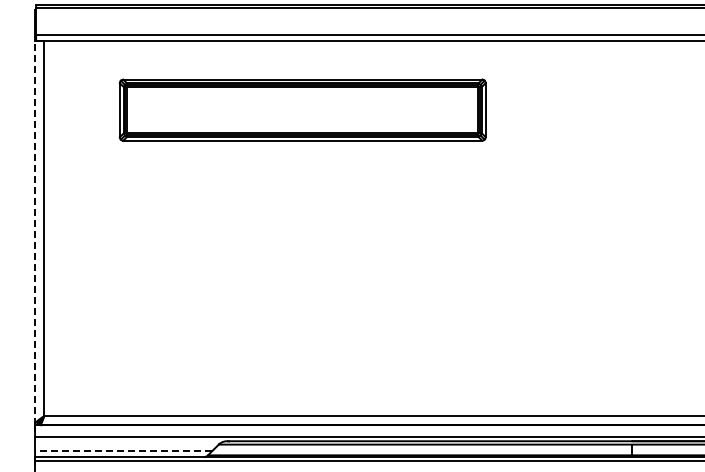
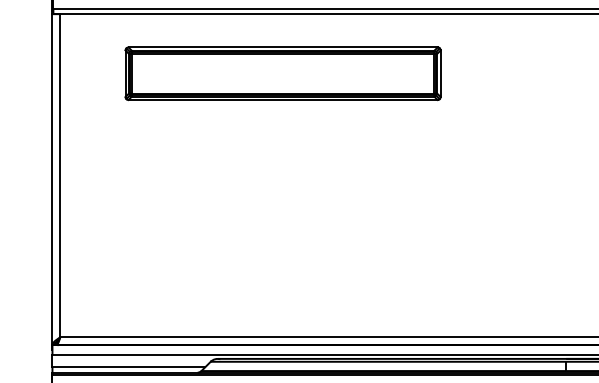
line: (35, 232) -> (52, 179), dashed -> solid
line: (123, 450) -> (128, 366), dashed -> solid

